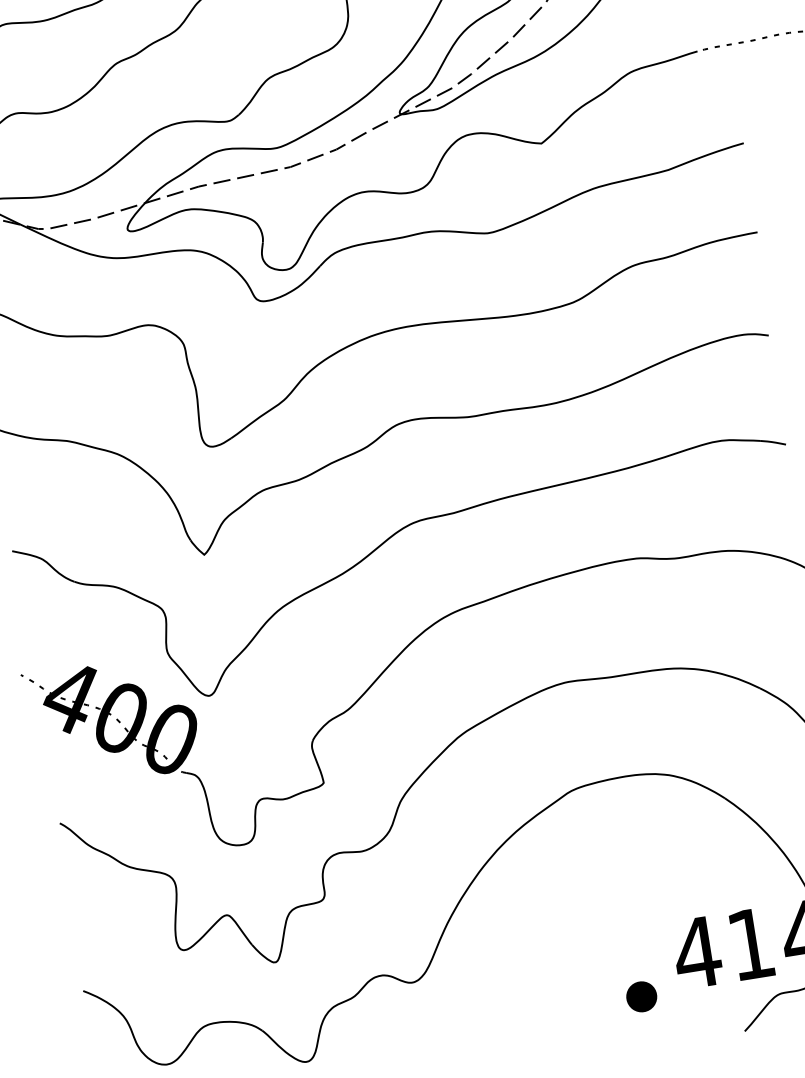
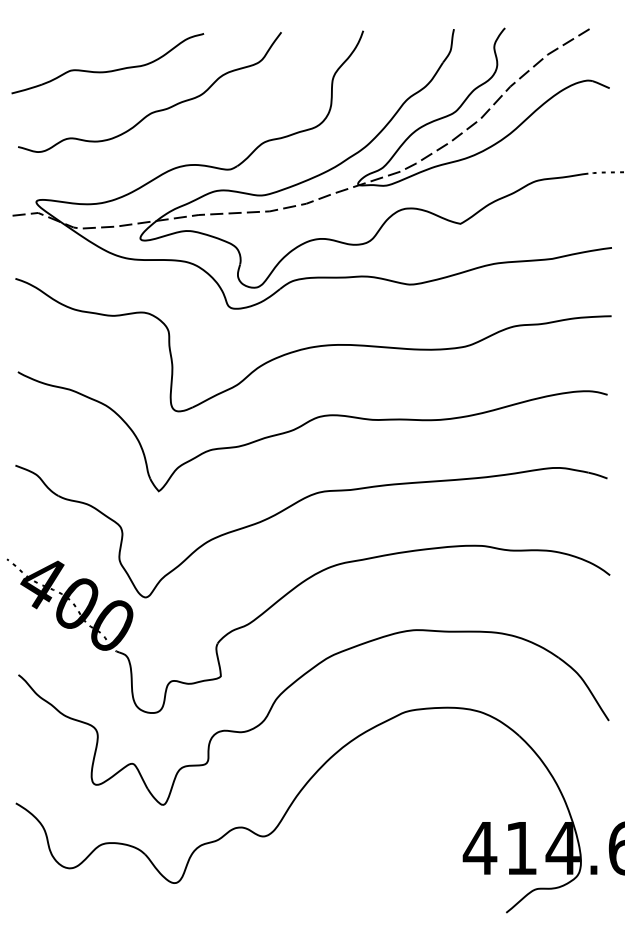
part: (640, 996) -> (432, 874), removed

